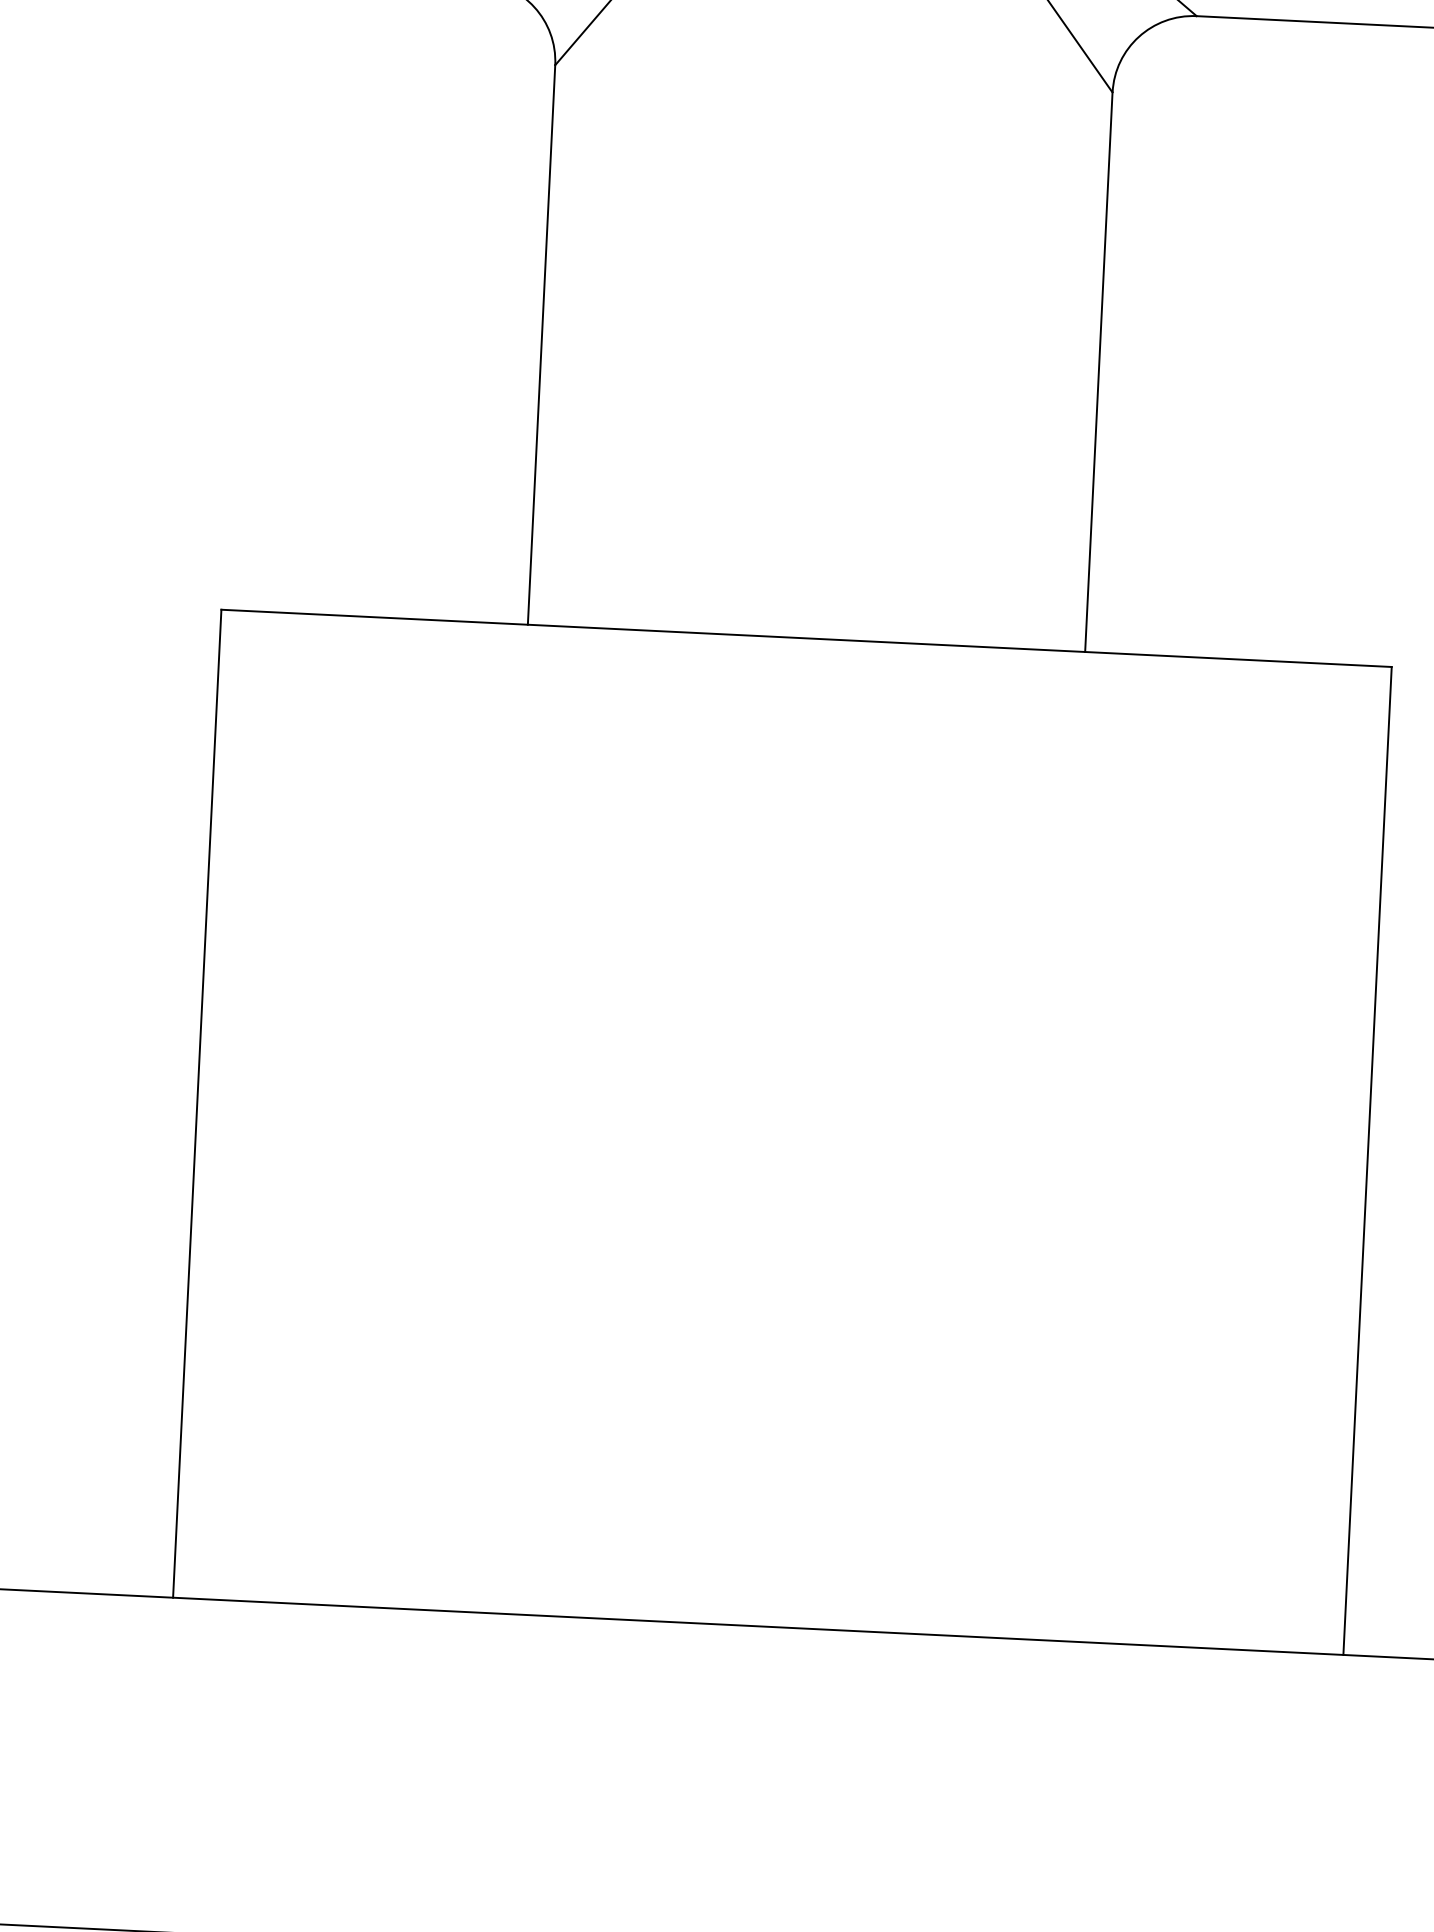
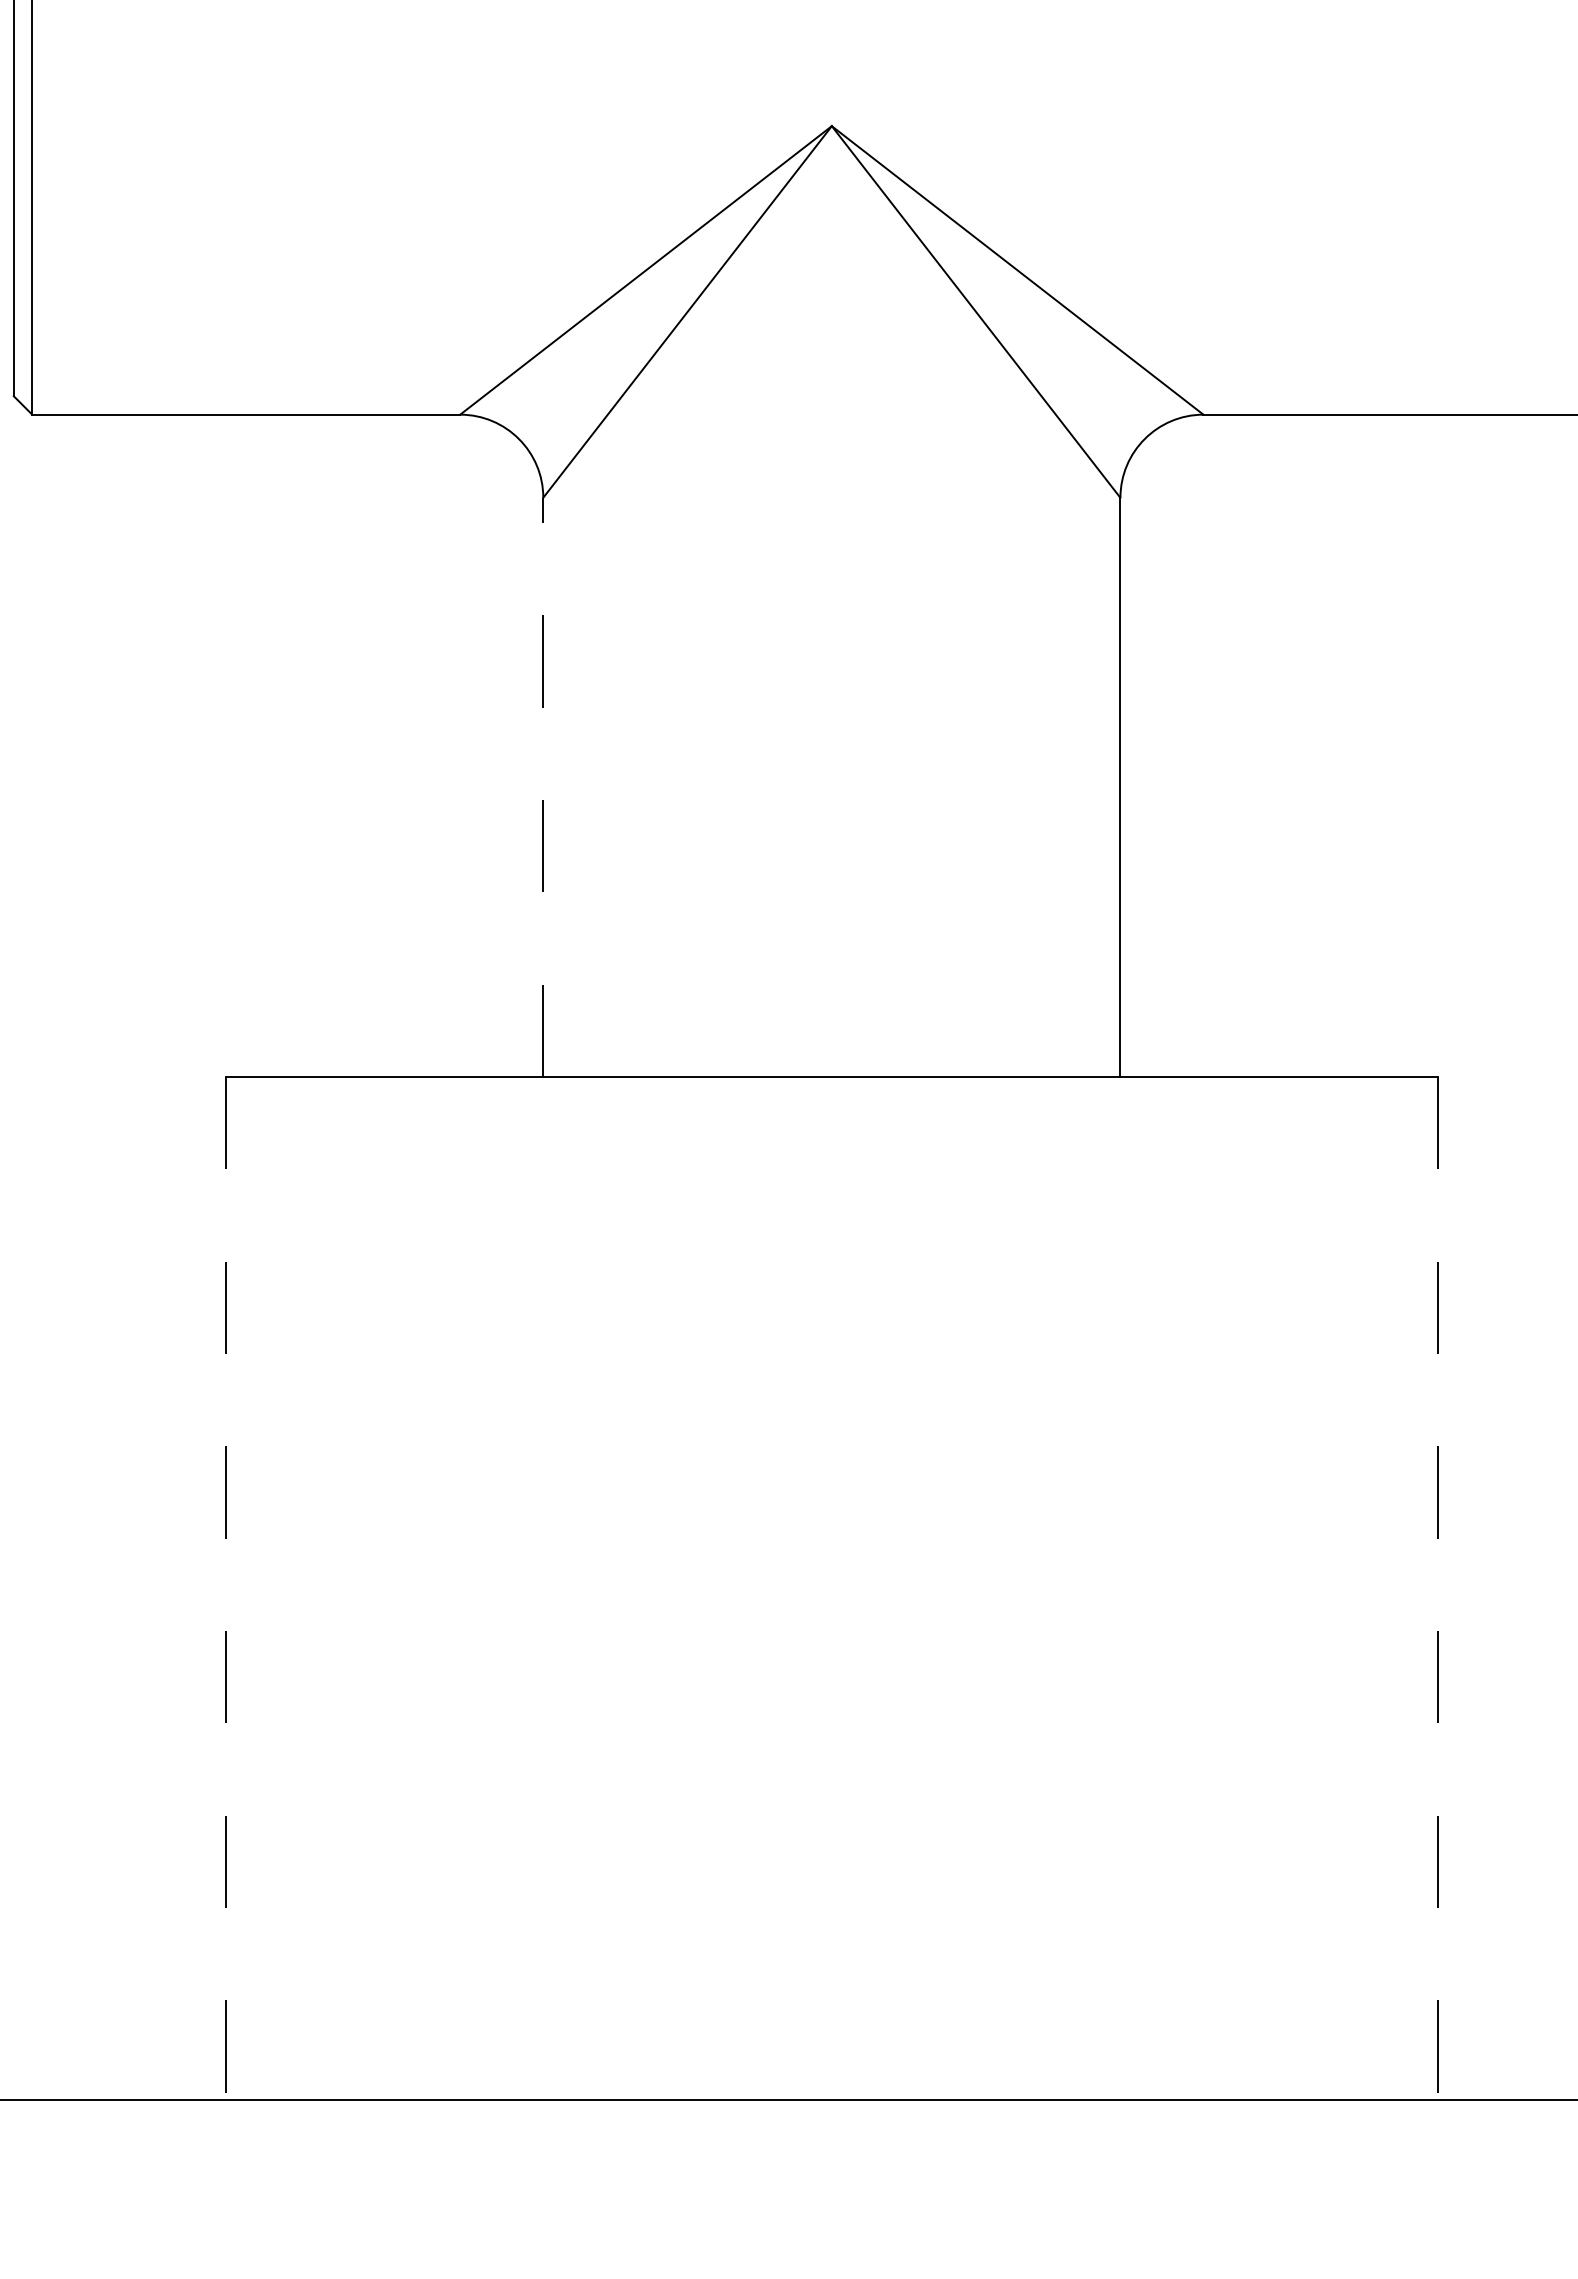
line: (541, 345) -> (543, 787), solid -> dashed
line: (196, 1104) -> (225, 1589), solid -> dashed
line: (1367, 1161) -> (1437, 1589), solid -> dashed

